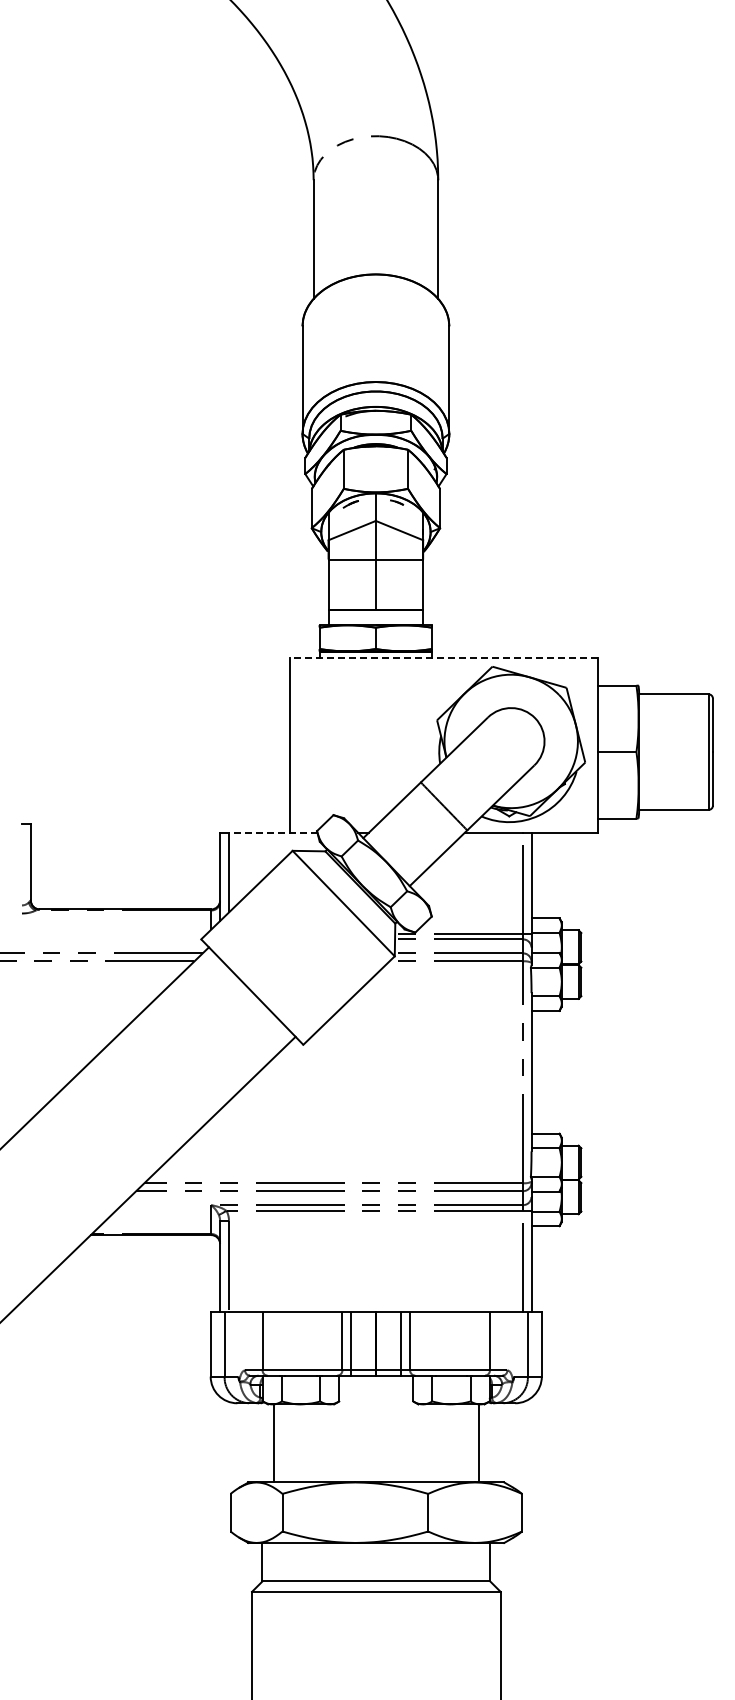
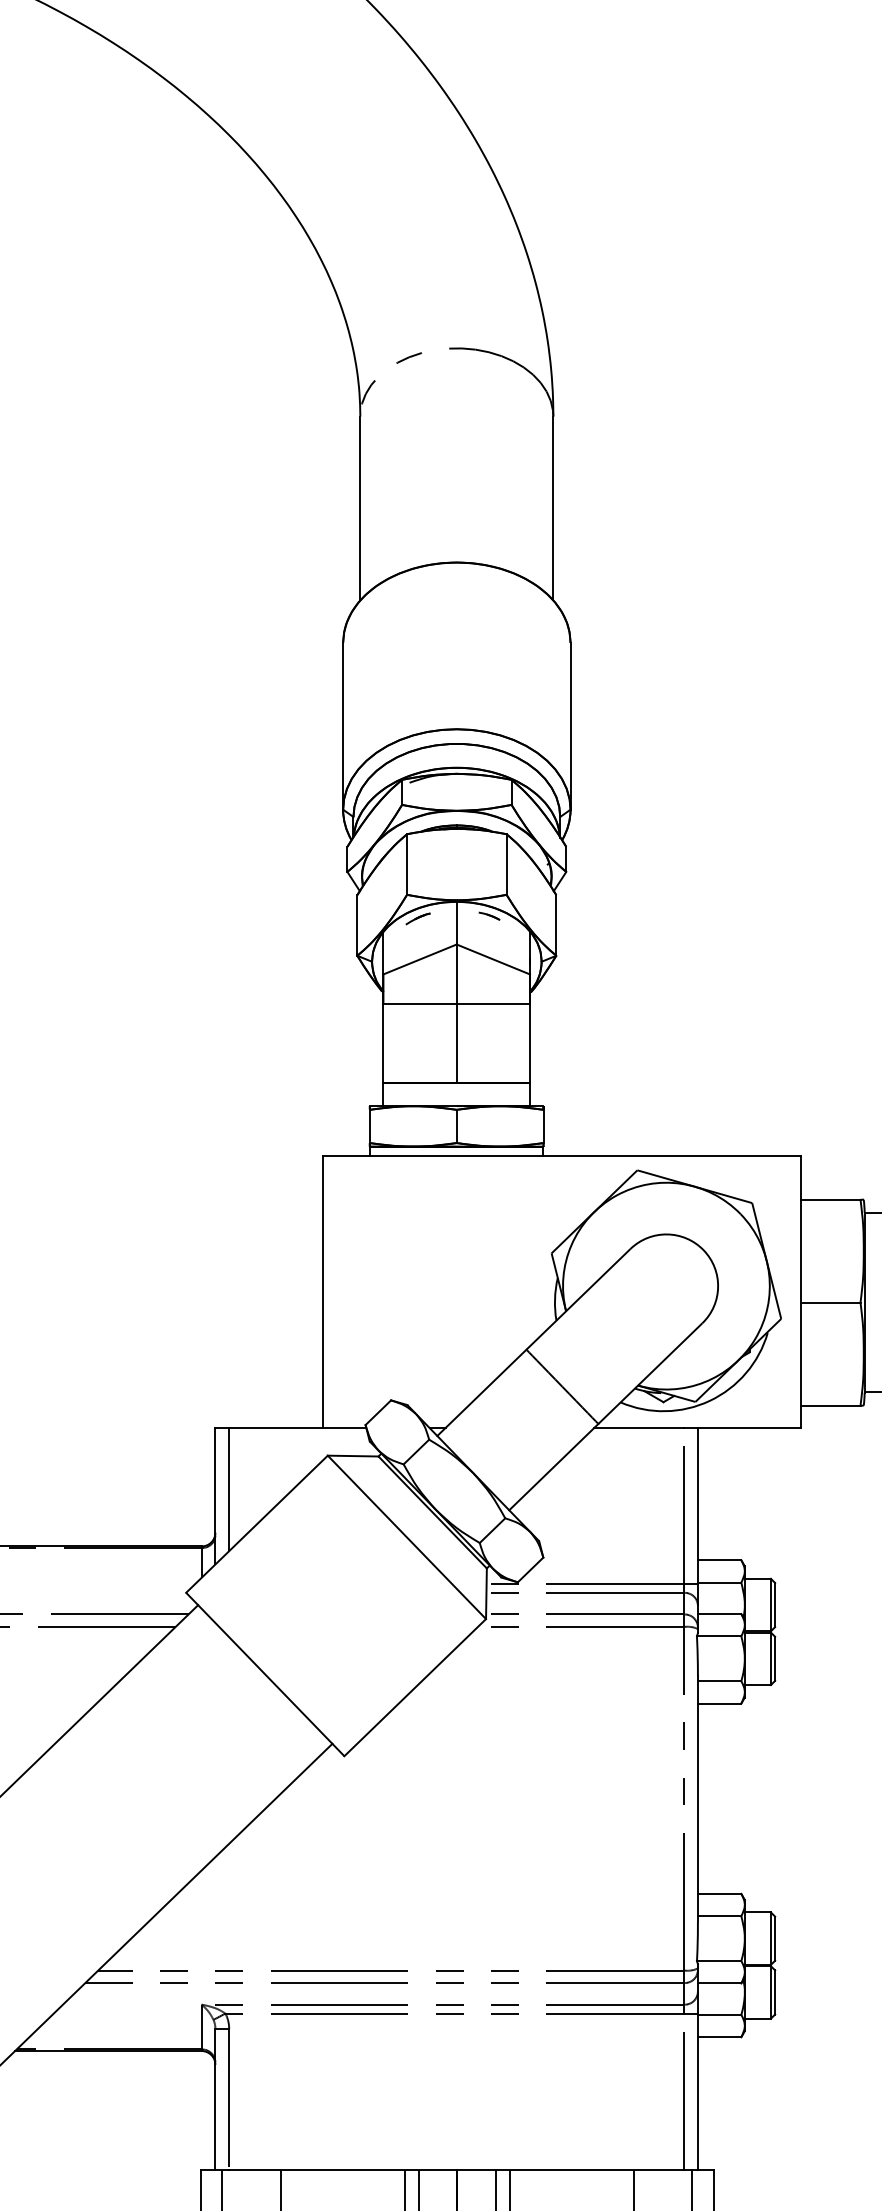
line: (443, 657) -> (561, 1156), dashed -> solid
line: (272, 832) -> (296, 1427), dashed -> solid

